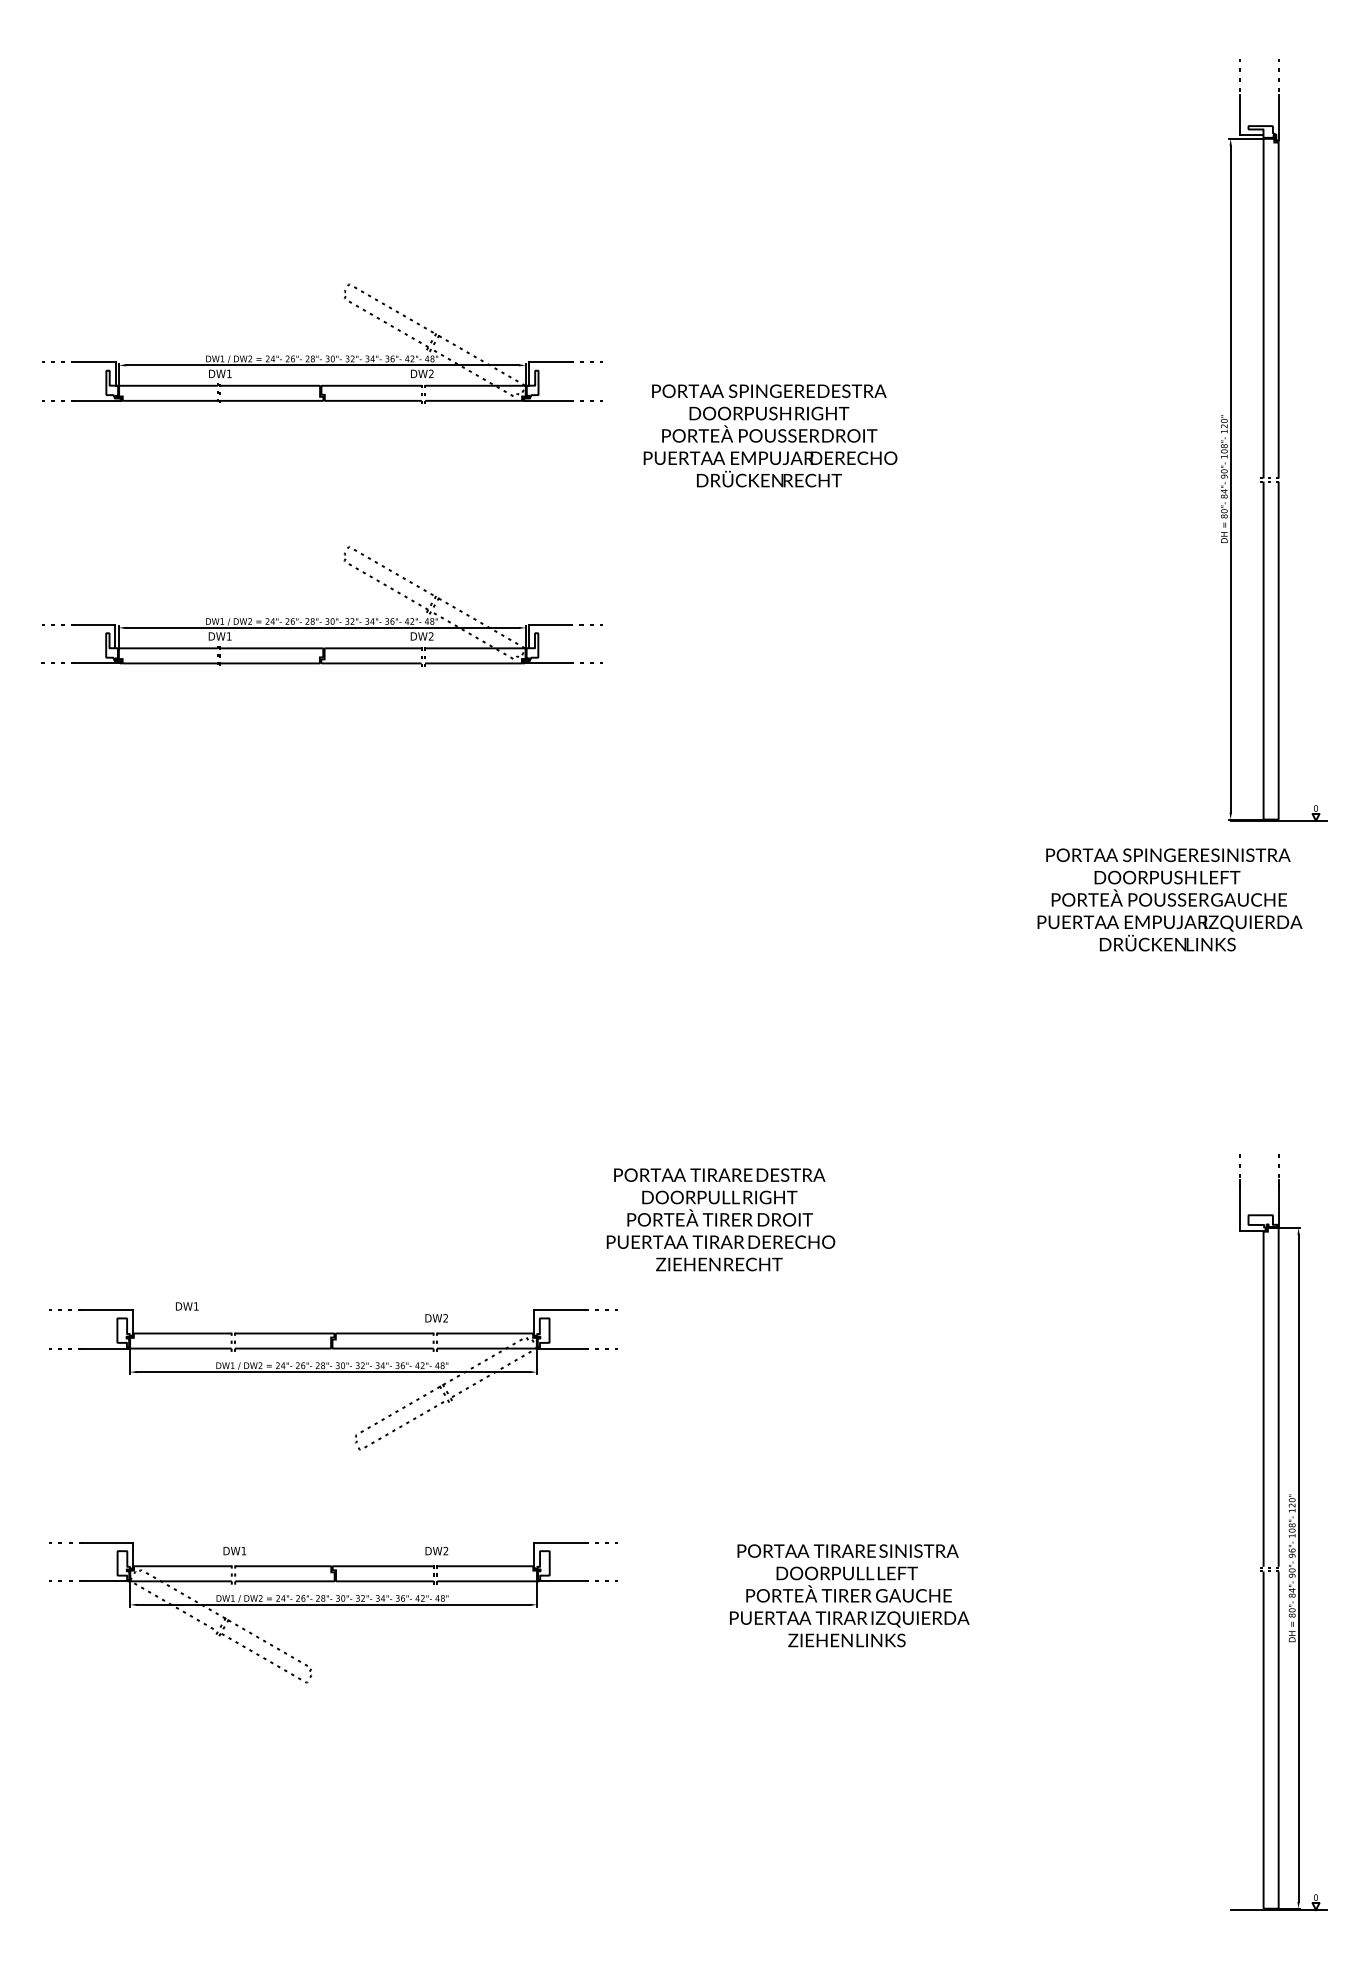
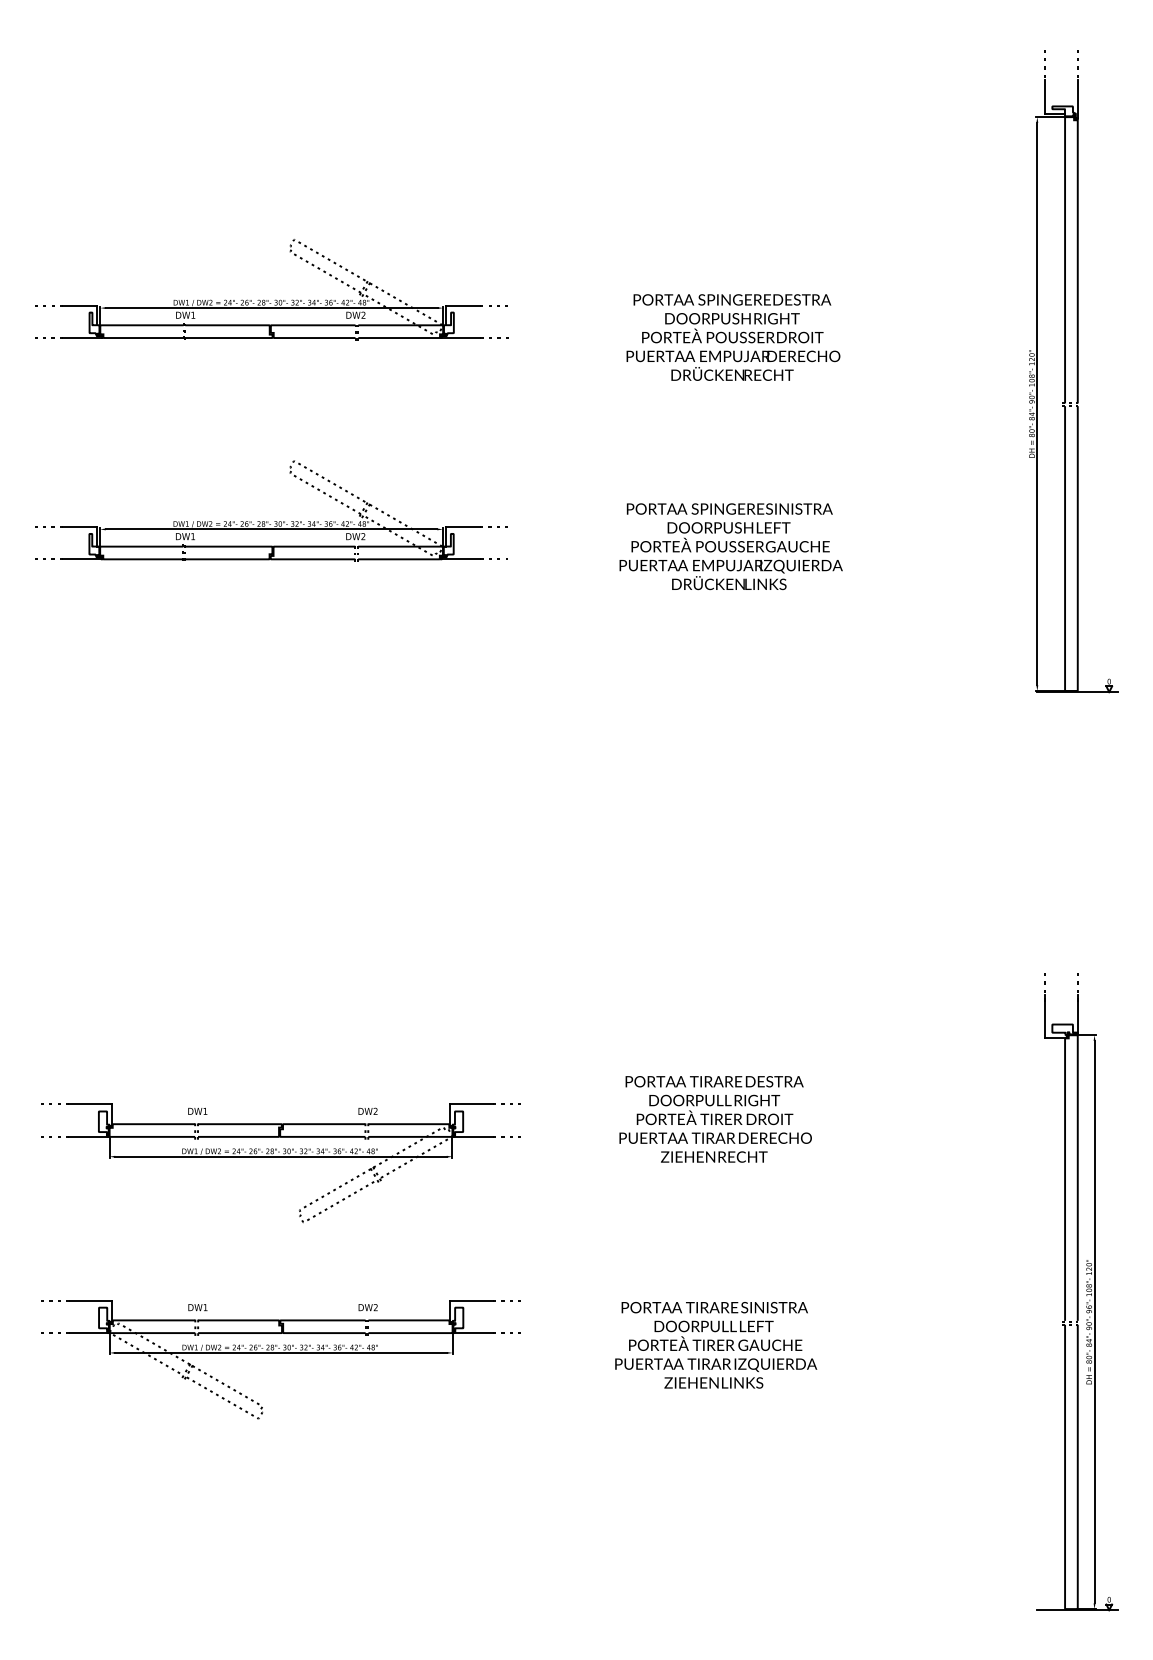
text: (770, 435) -> (733, 337), moved
text: (1169, 899) -> (730, 546), moved
text: (720, 1219) -> (715, 1119), moved
text: (186, 1305) -> (197, 1110), moved

